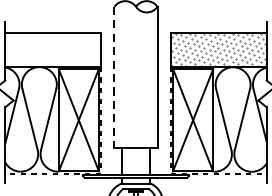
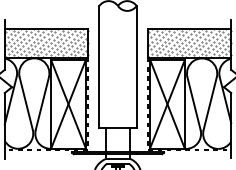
hatch: (53, 50) -> (46, 43), added
line: (114, 77) -> (99, 67), dashed -> solid

